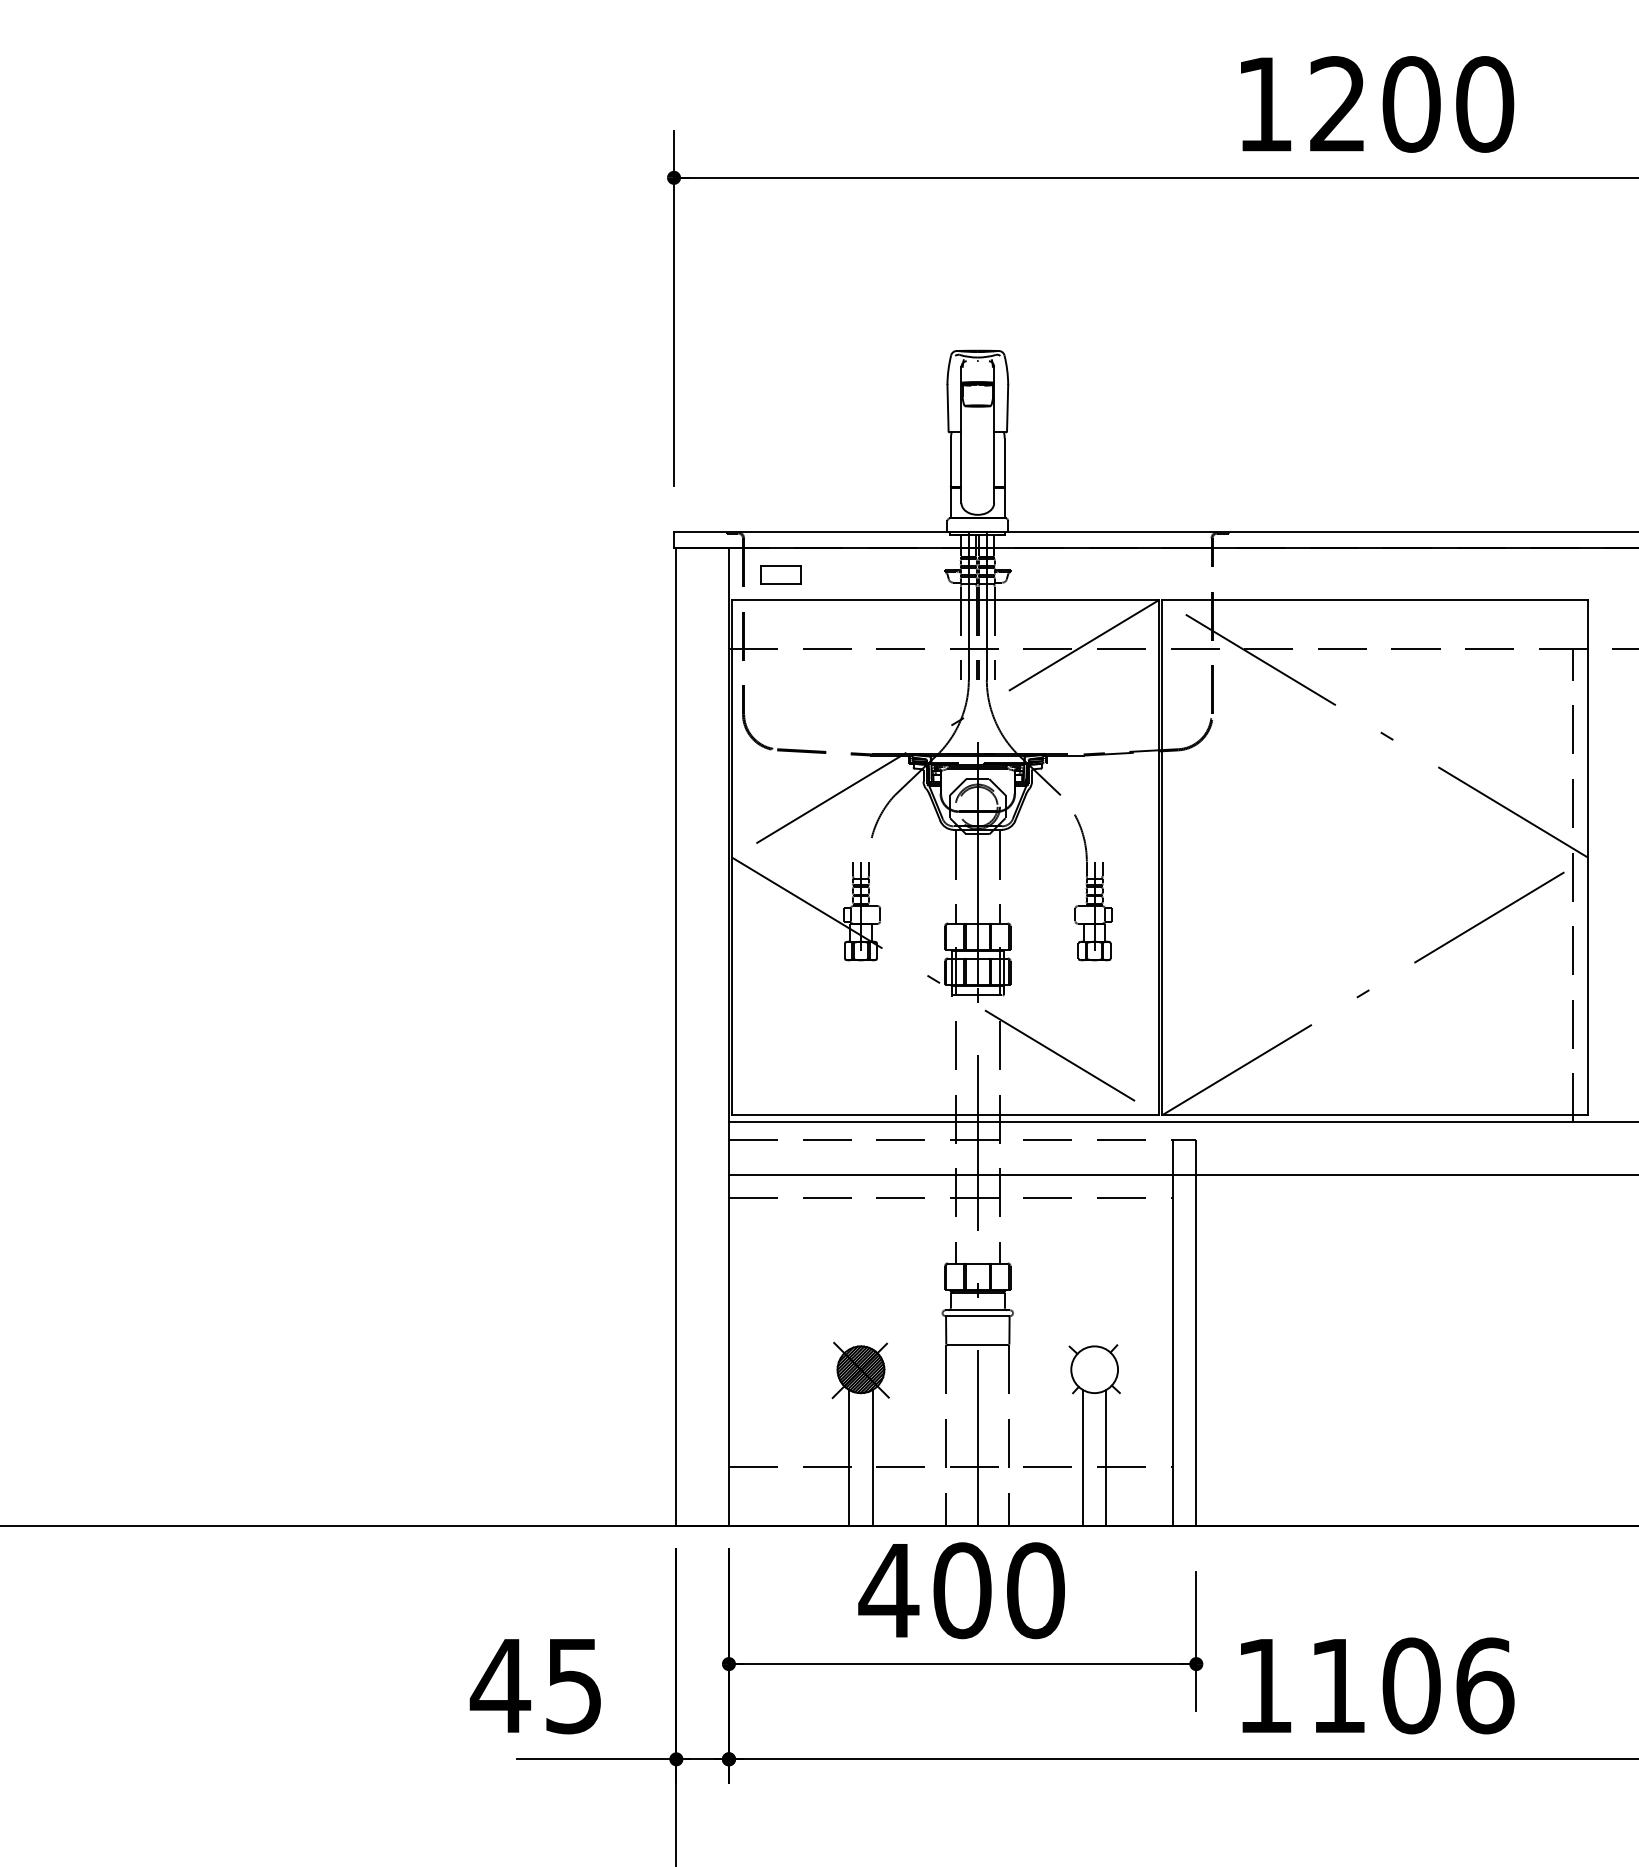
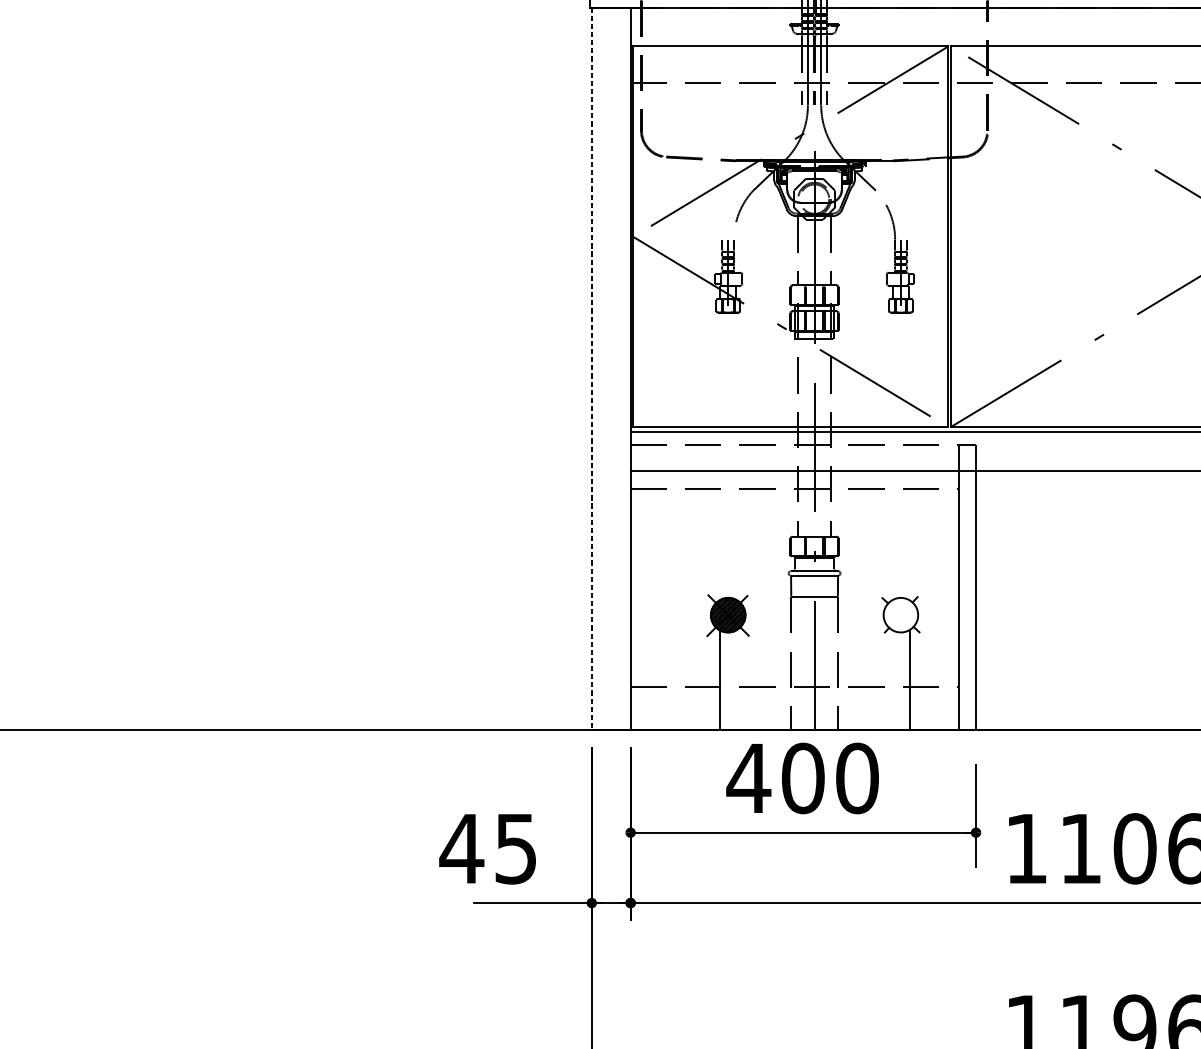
part: (780, 574) -> (668, 27), removed
line: (676, 1036) -> (591, 368), solid -> dashed
line: (872, 1457) -> (736, 680), removed
line: (1082, 1457) -> (891, 680), removed

